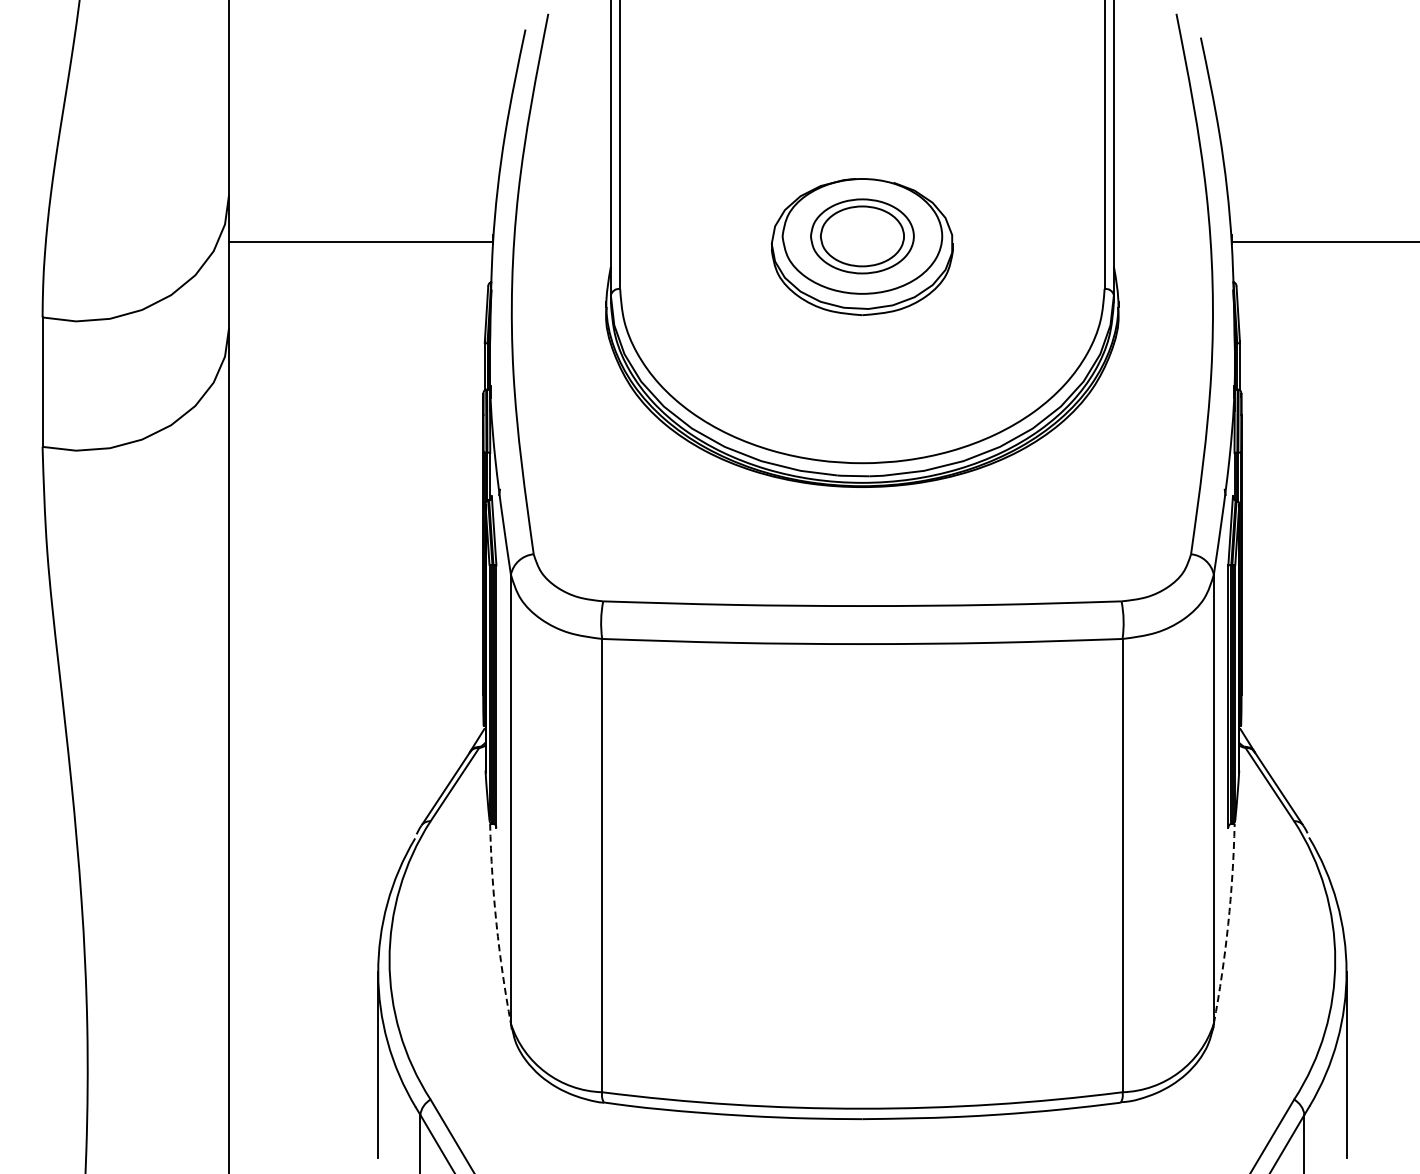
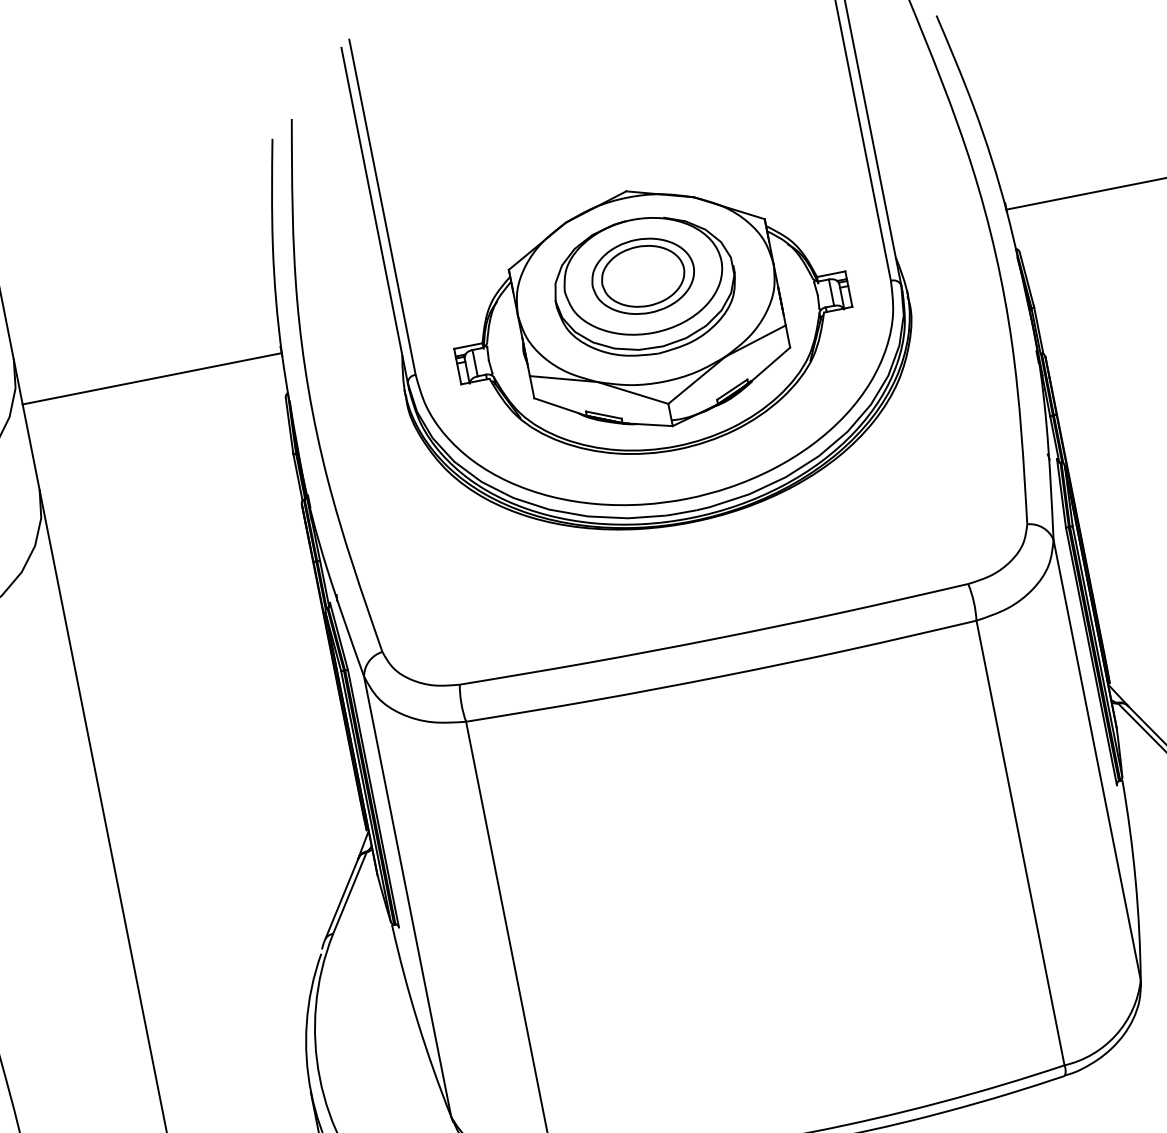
part: (862, 280) -> (651, 319), added
arc: (496, 924) -> (417, 1022), dashed -> solid
arc: (1228, 924) -> (1135, 880), dashed -> solid

